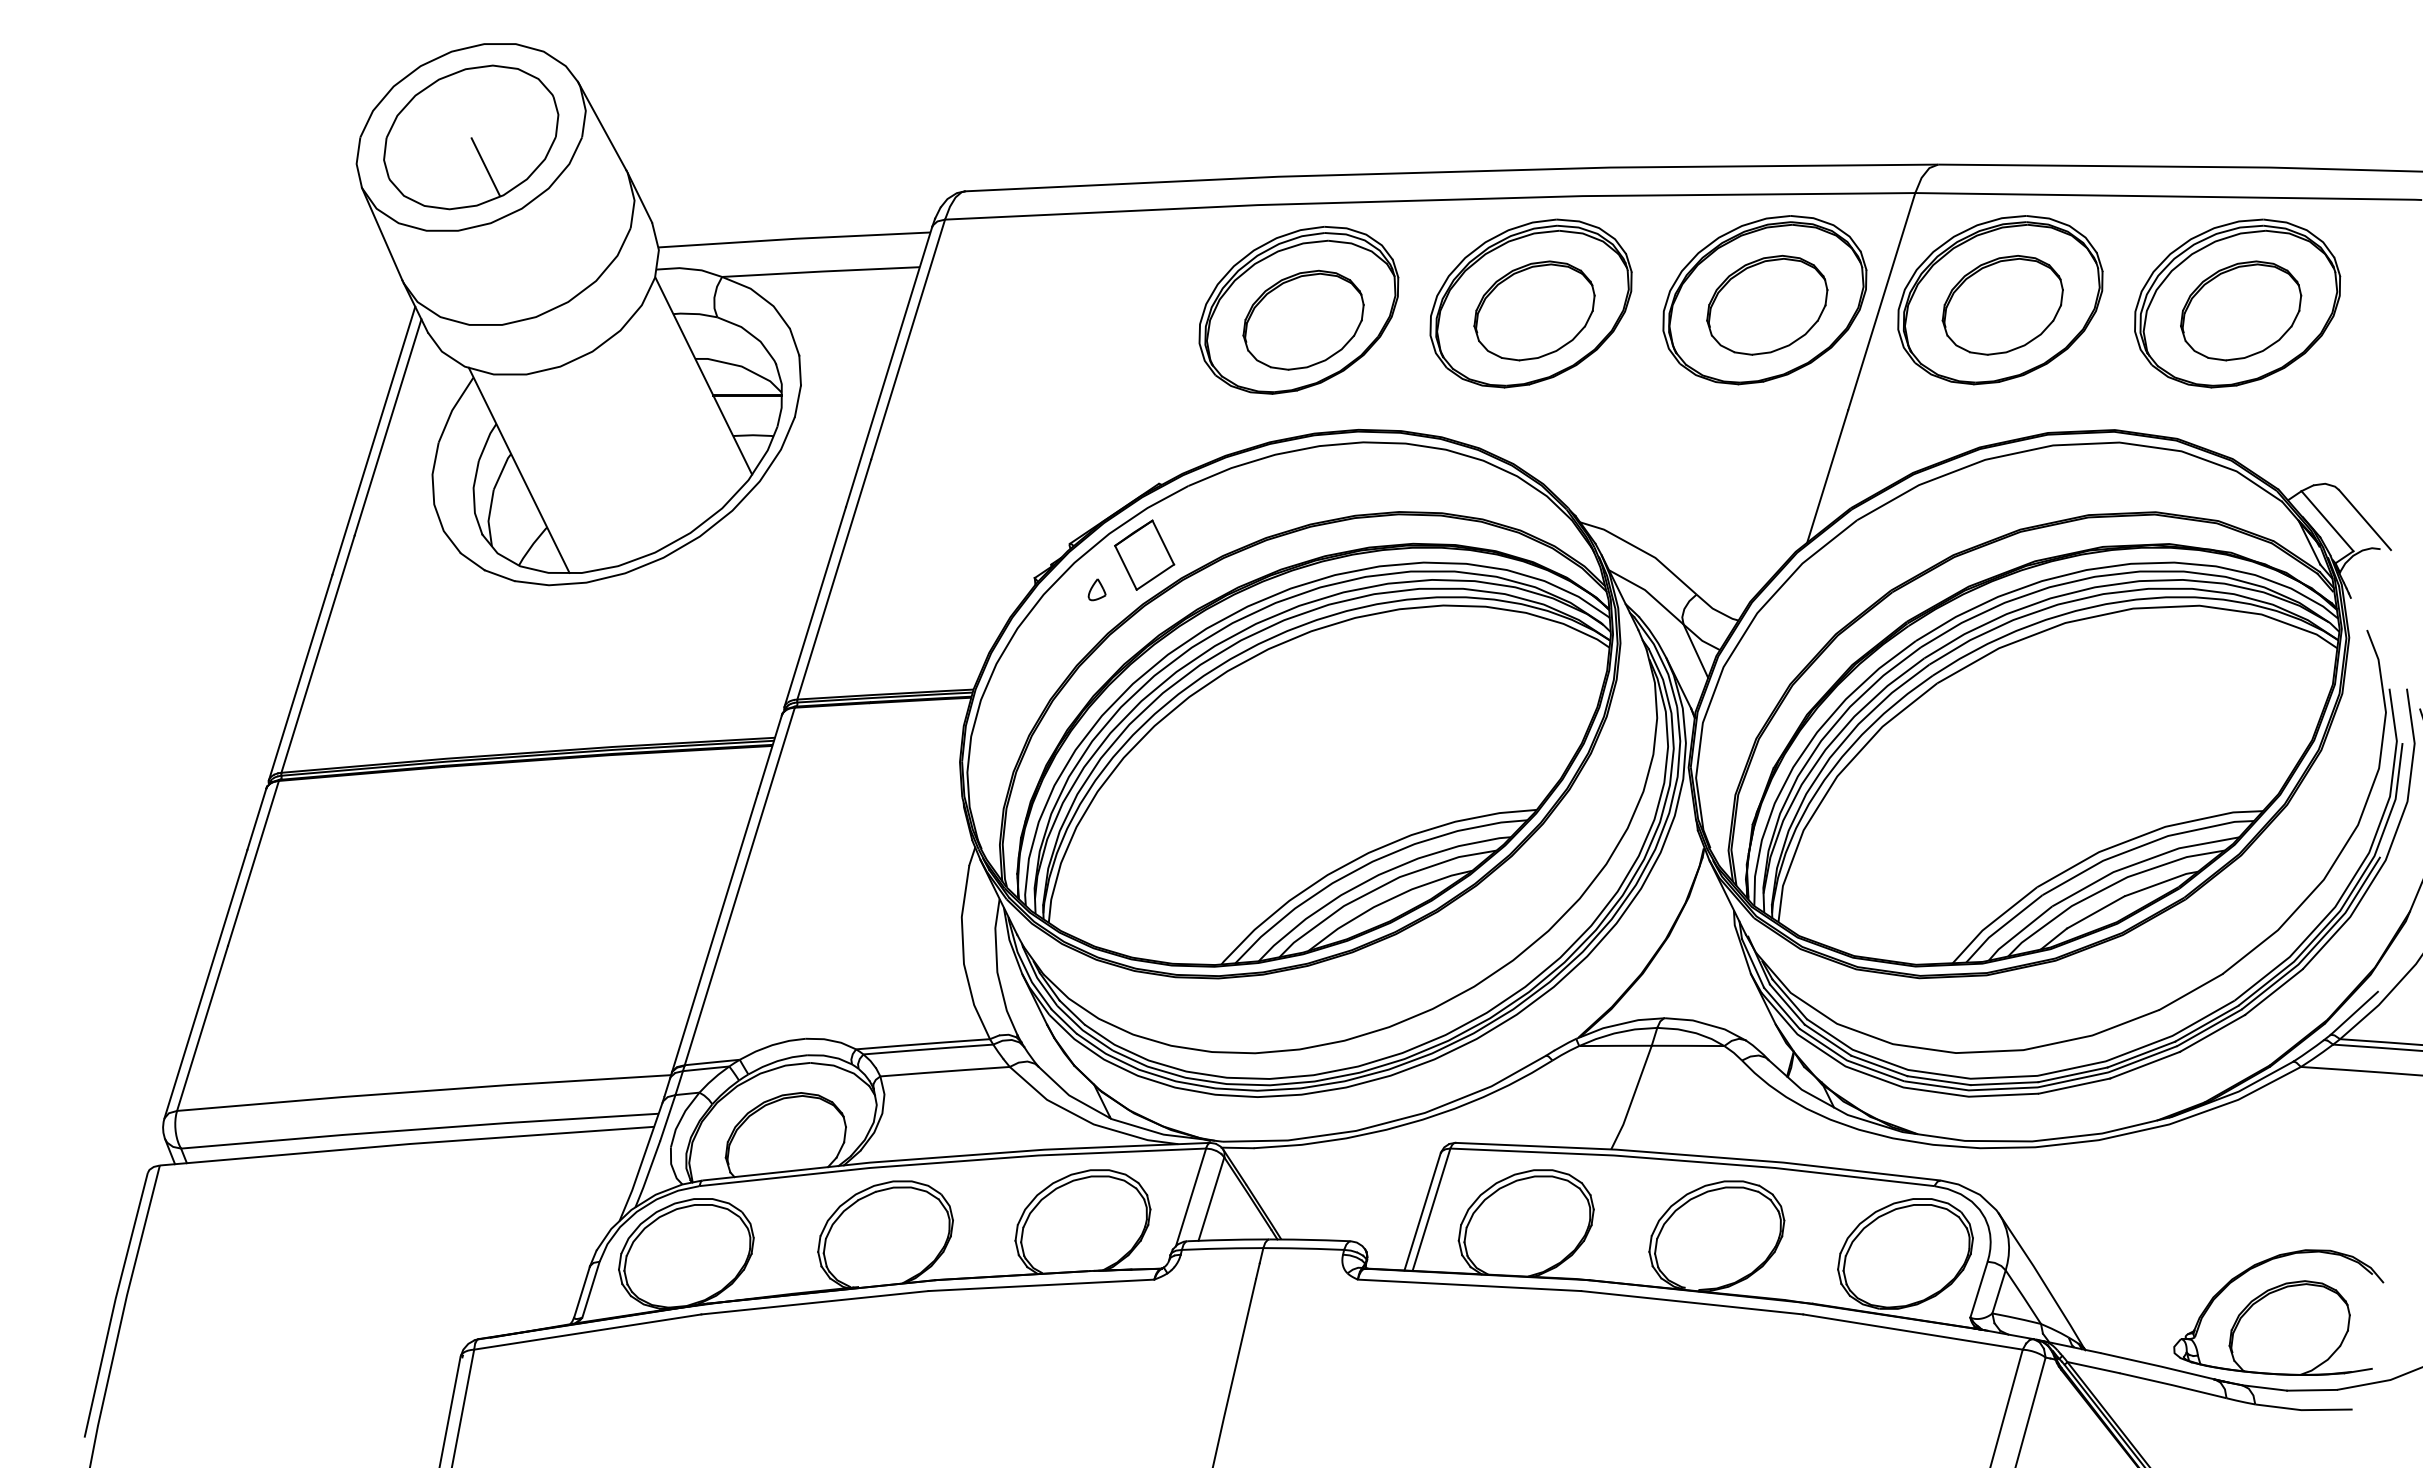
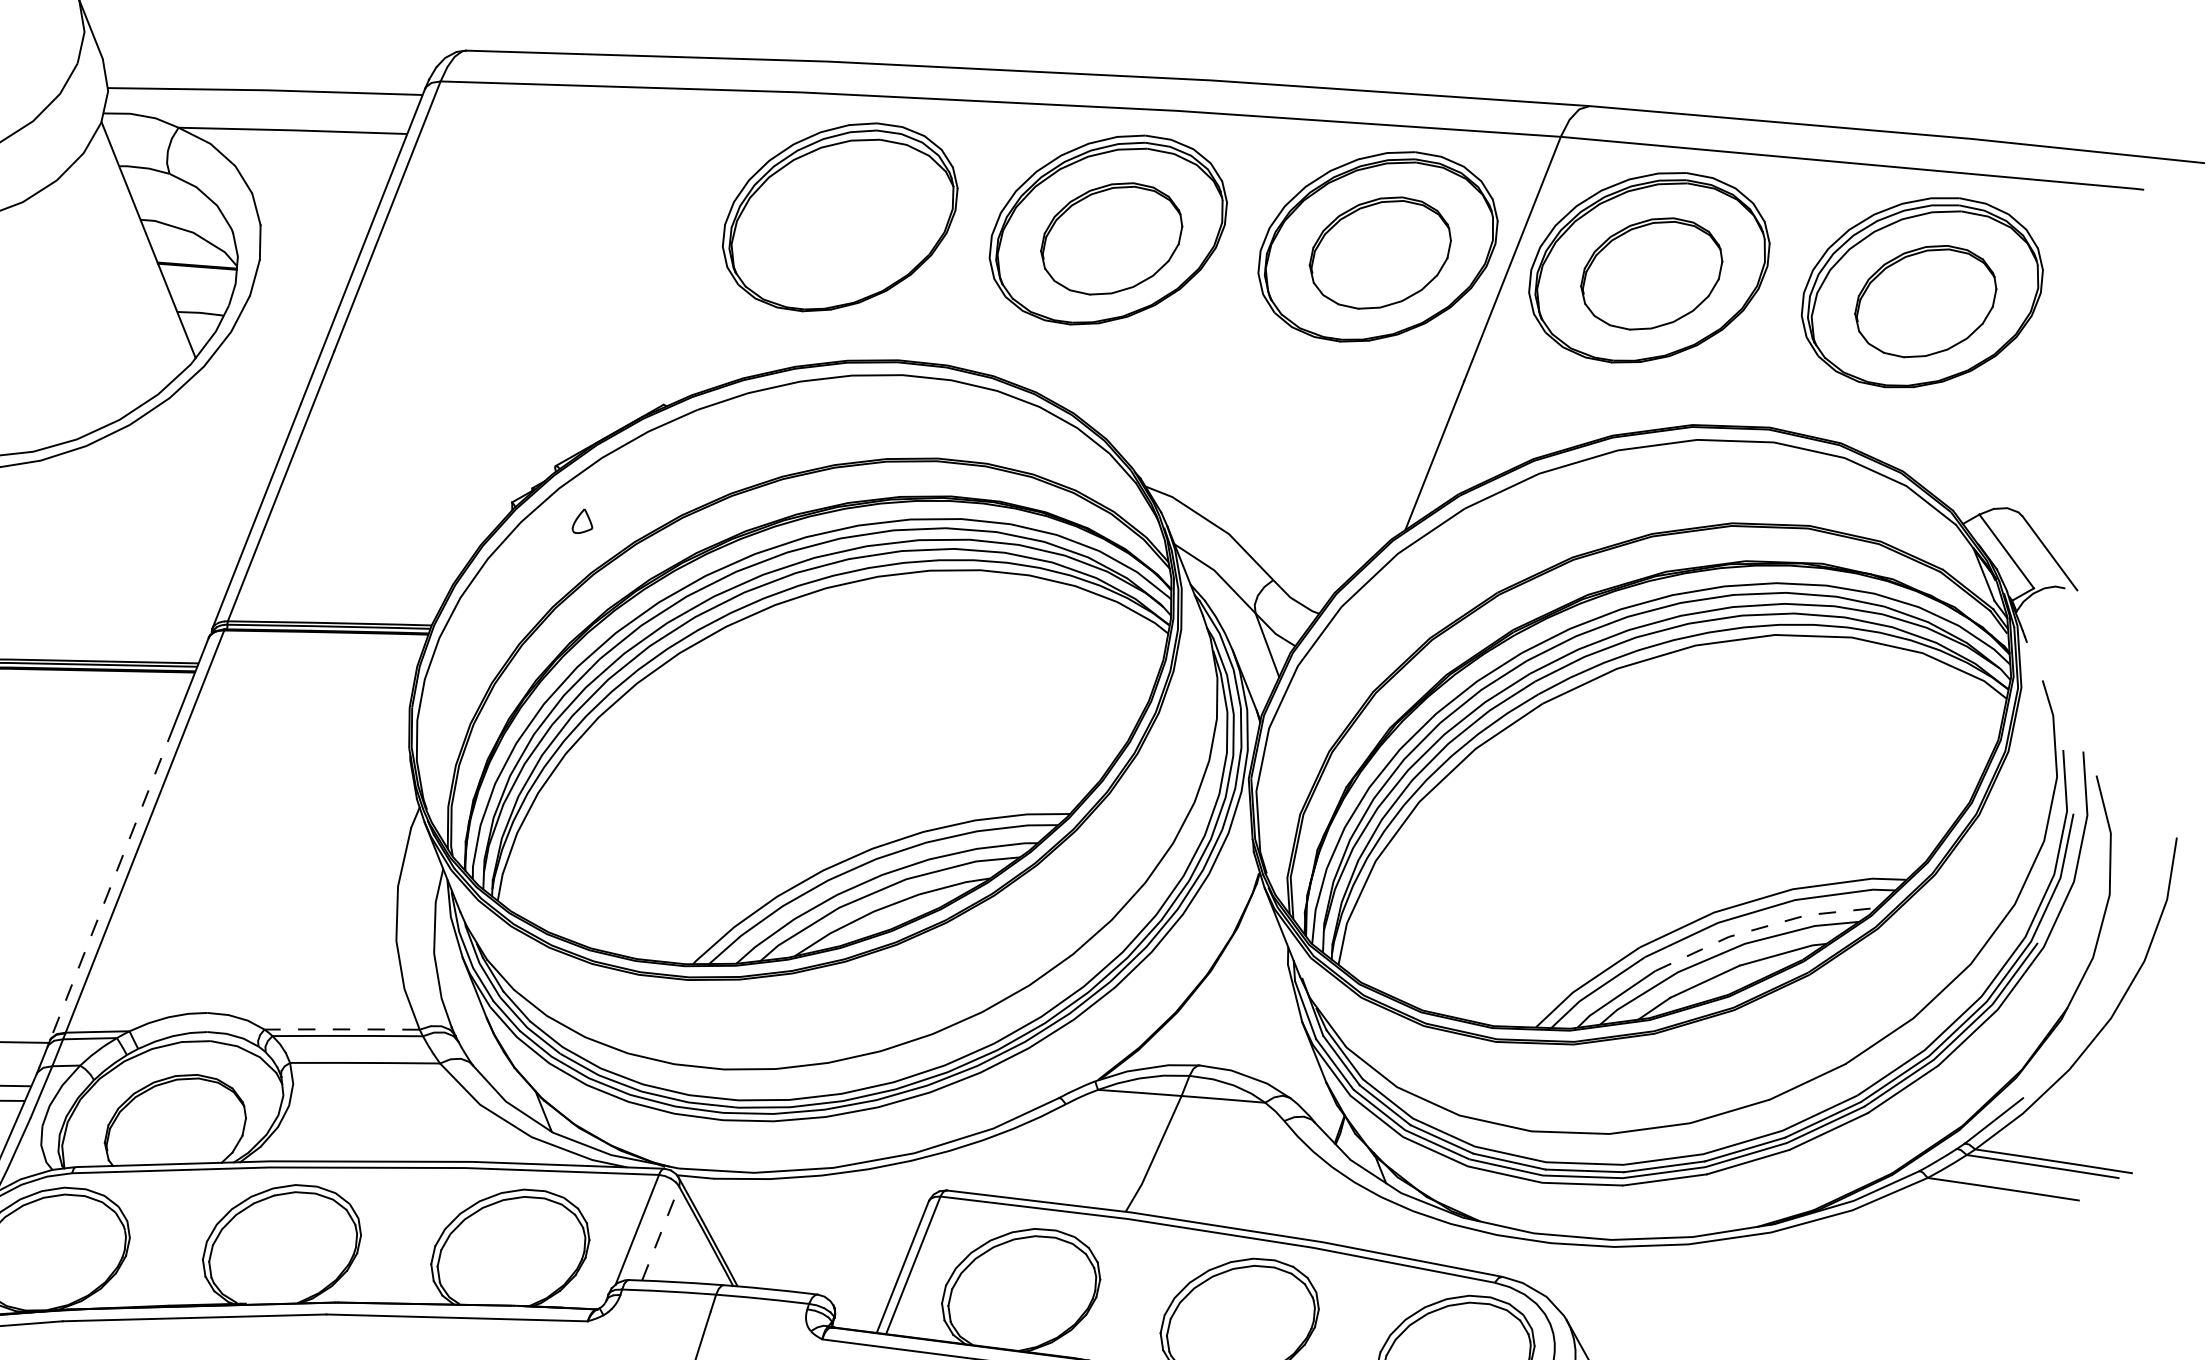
part: (1303, 319) -> (844, 228), removed
part: (1144, 554) -> (640, 484), removed
line: (2142, 861) -> (1763, 927), solid -> dashed
line: (714, 933) -> (111, 883), solid -> dashed
line: (922, 1044) -> (341, 1029), solid -> dashed
line: (1211, 1199) -> (660, 1234), solid -> dashed

